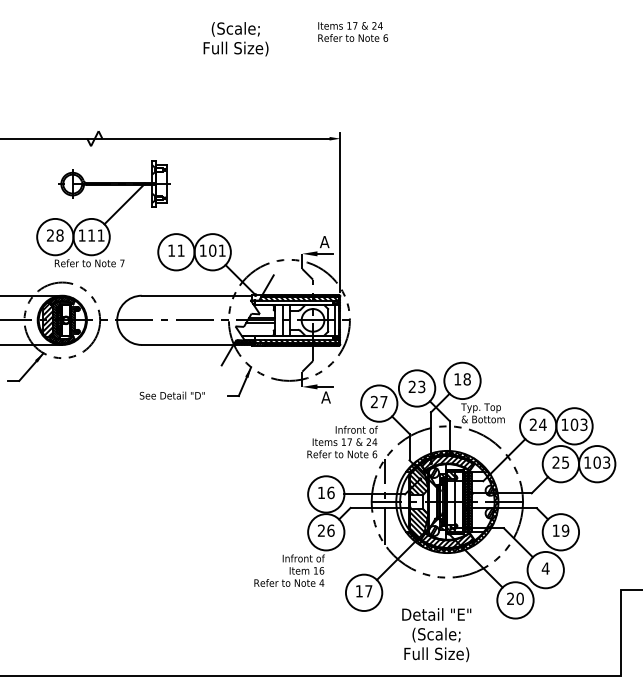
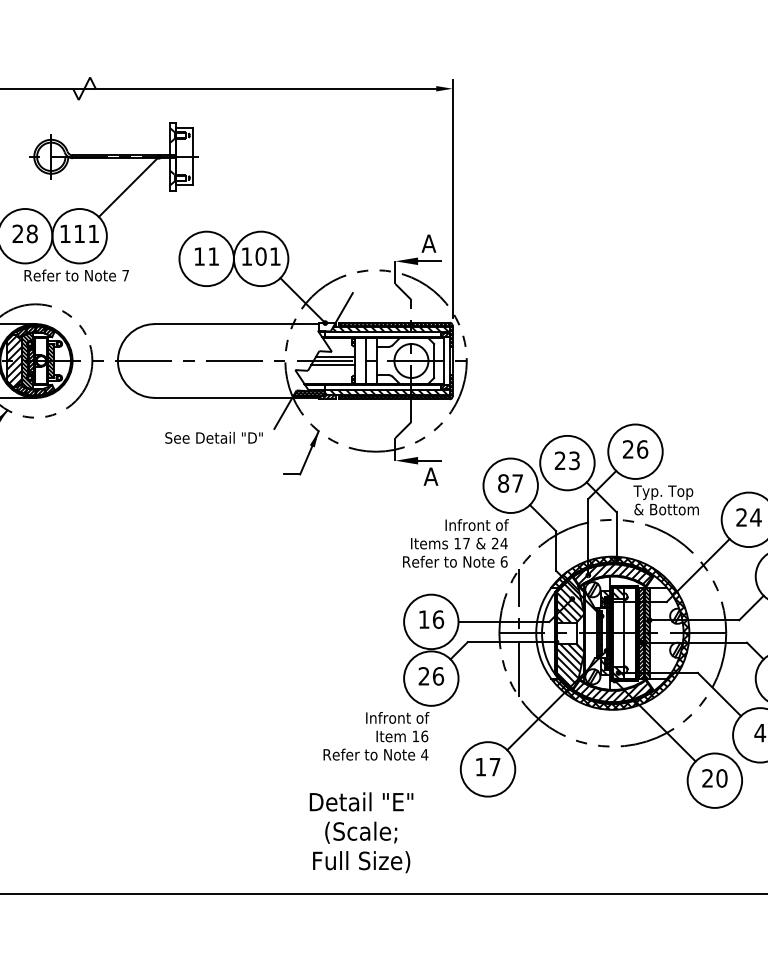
text: (462, 379) -> (635, 449), 18 -> 26
text: (171, 395) -> (212, 437), moved
text: (374, 402) -> (503, 484), 27 -> 87
text: (436, 635) -> (361, 833), moved

